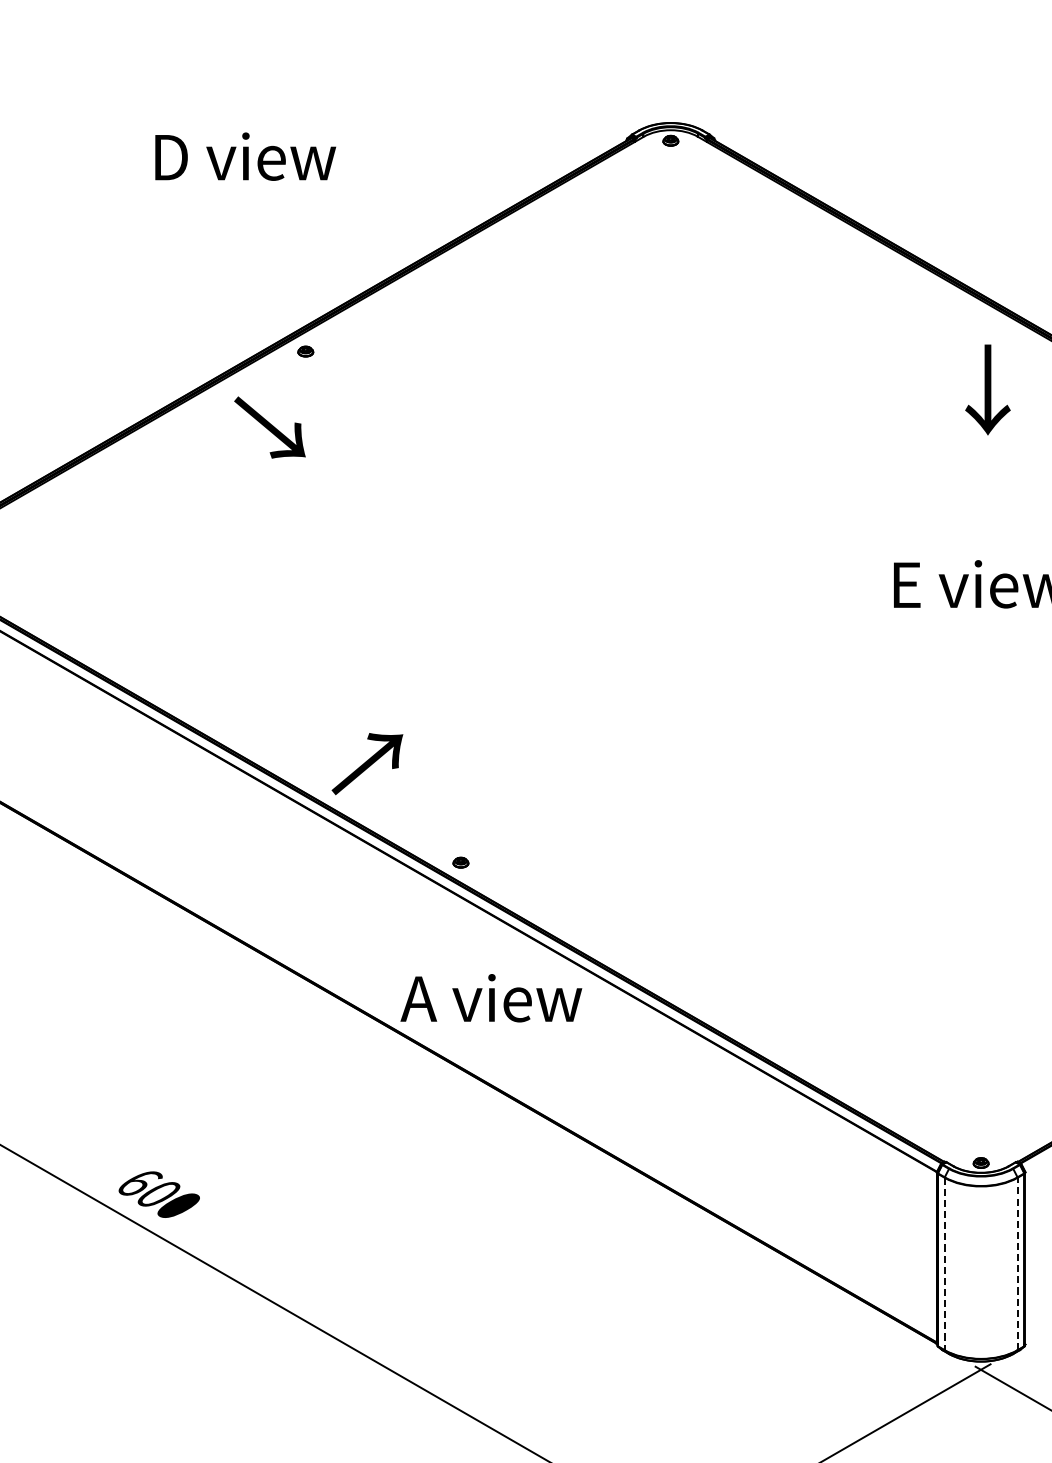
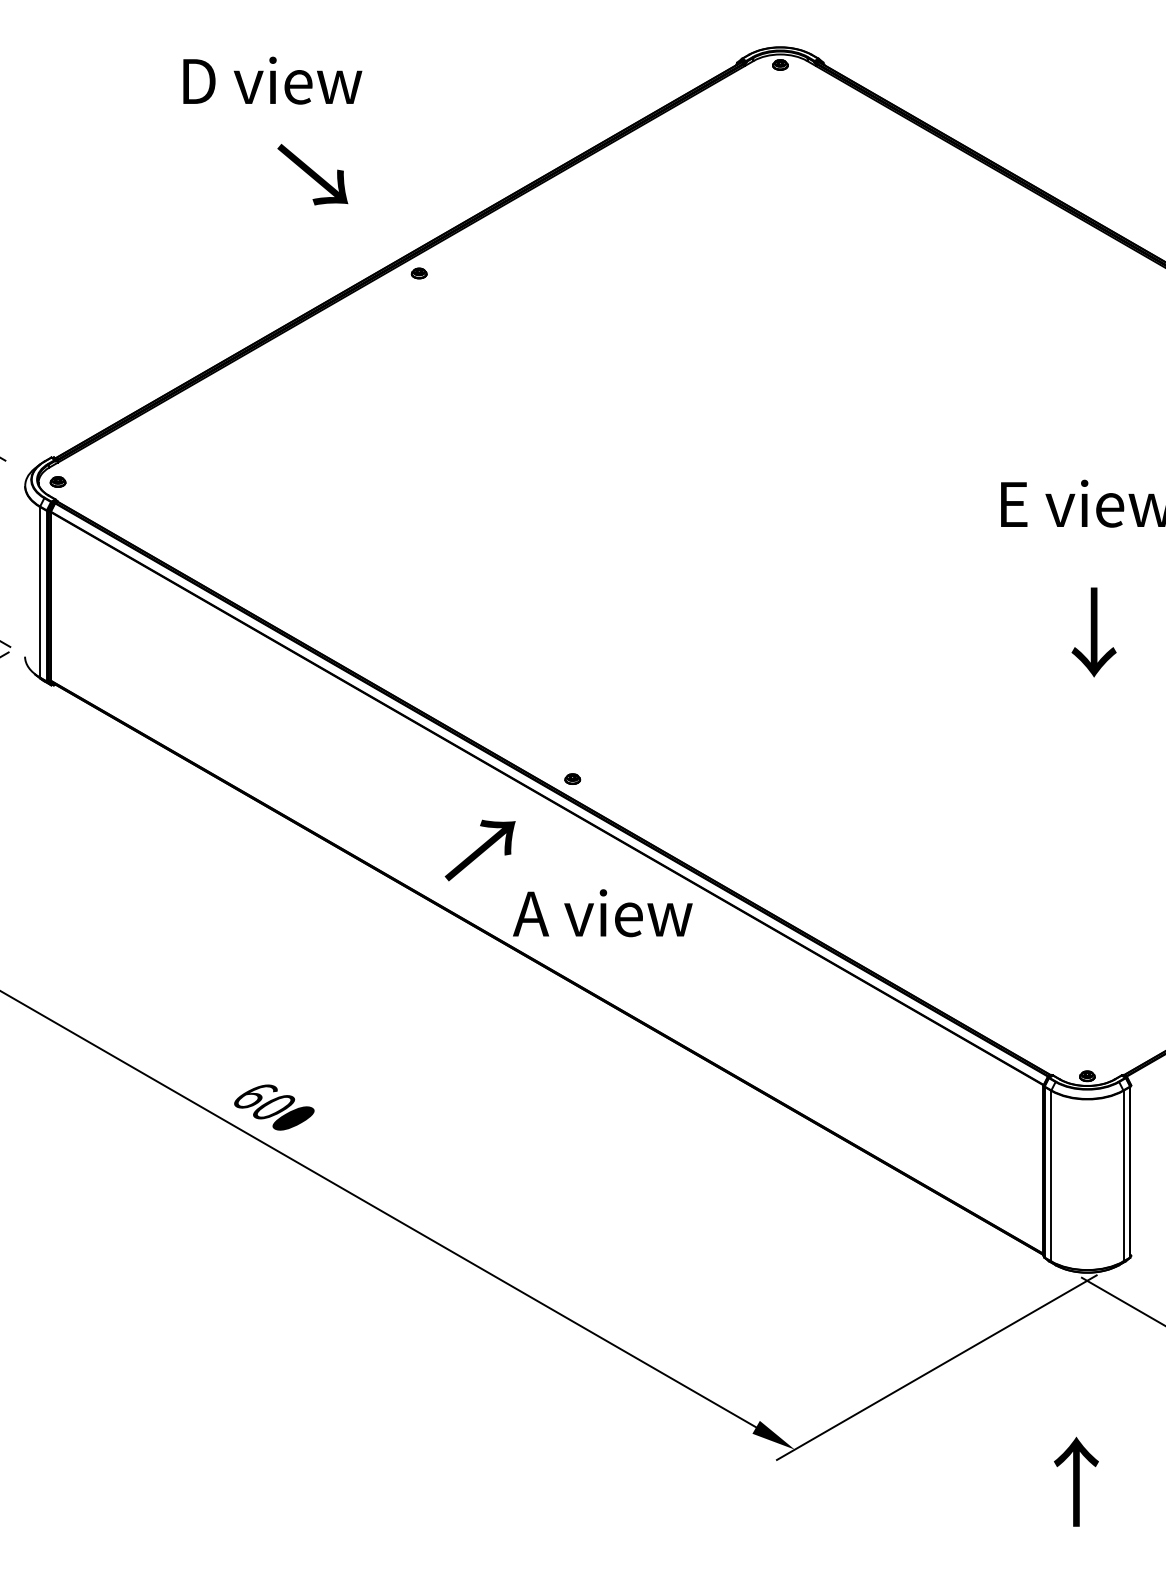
text: (245, 156) -> (272, 80), moved
text: (987, 390) -> (1093, 632), moved
text: (269, 427) -> (312, 174), moved
text: (366, 764) -> (479, 850), moved
line: (1017, 1263) -> (1123, 1175), dashed -> solid
line: (944, 1264) -> (1051, 1176), dashed -> solid

